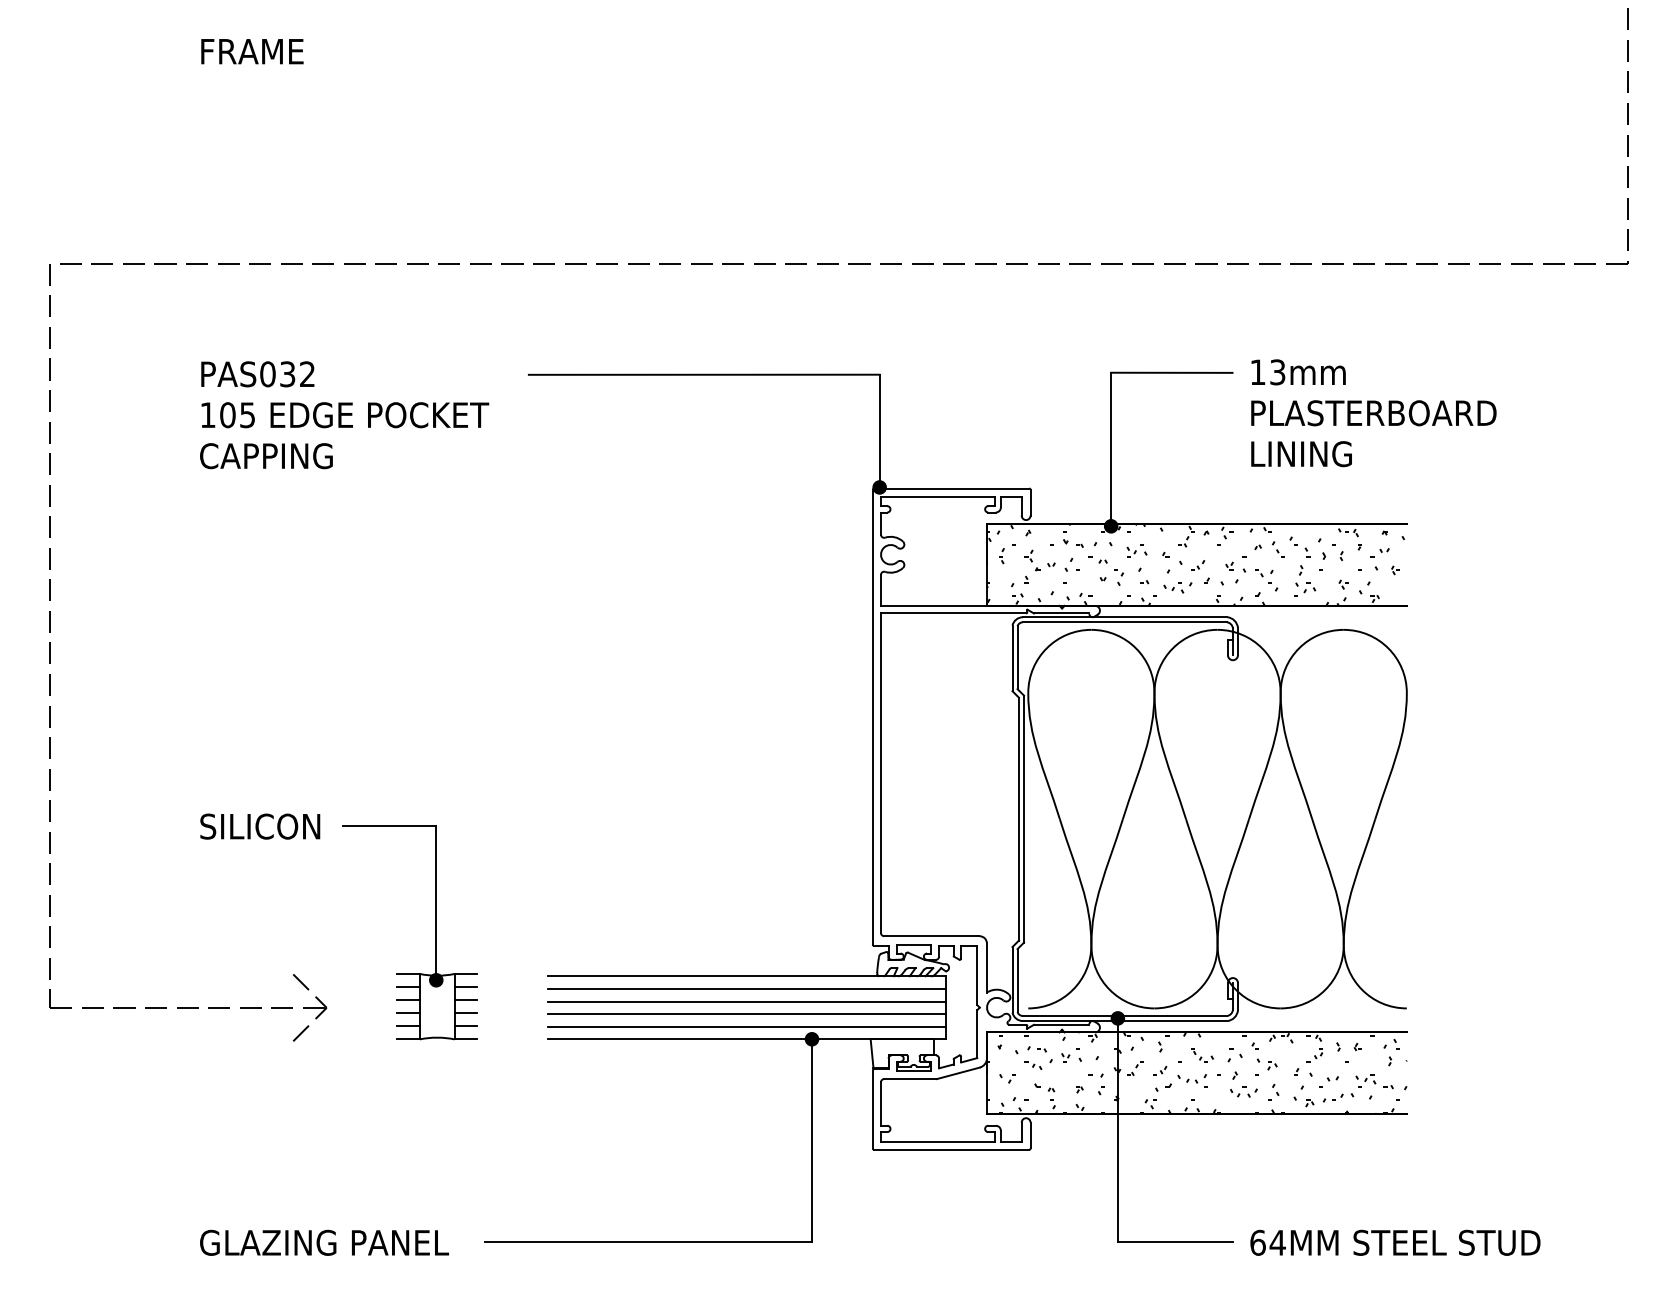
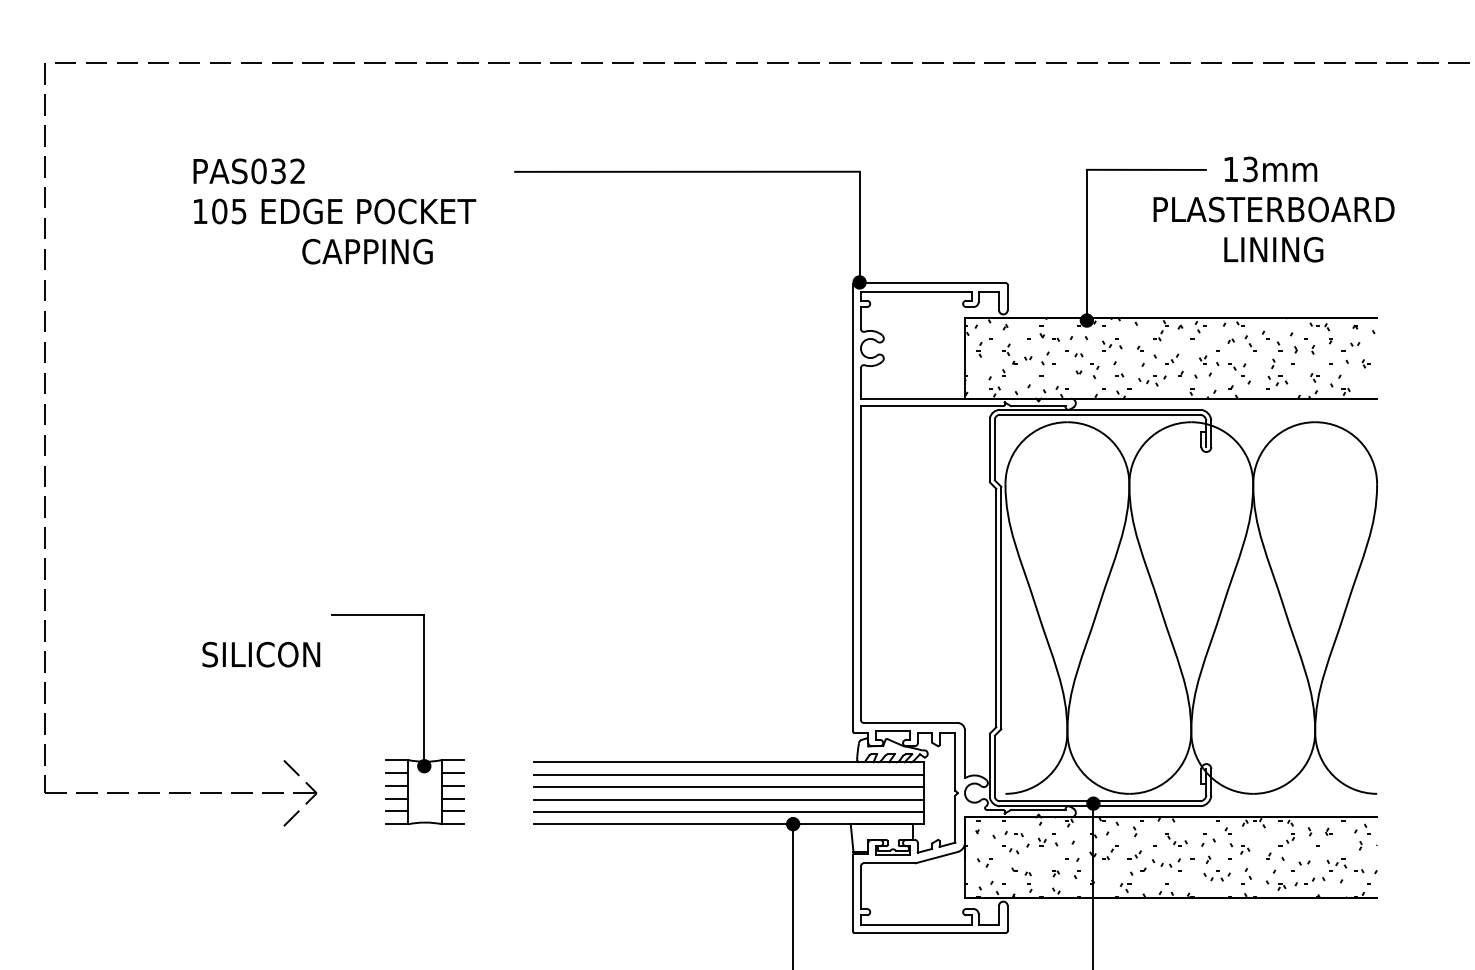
text: (1373, 413) -> (1273, 209), moved
text: (266, 456) -> (367, 252), moved
text: (260, 826) -> (261, 654), moved

